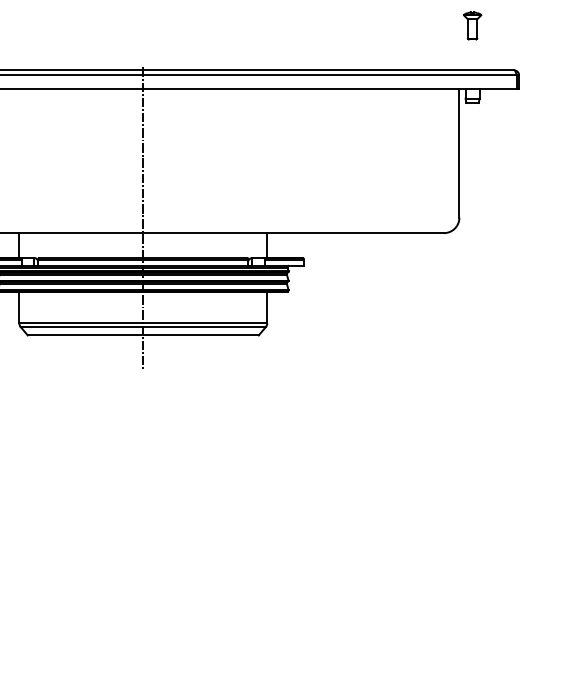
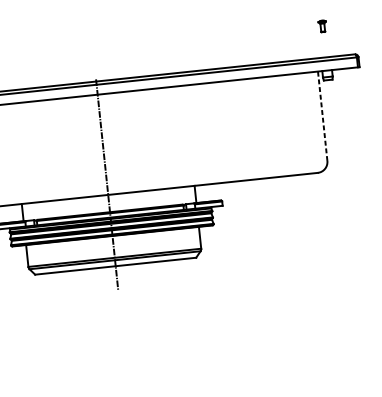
part: (472, 25) -> (322, 26), size x0.6
line: (459, 153) -> (322, 116), solid -> dashed

